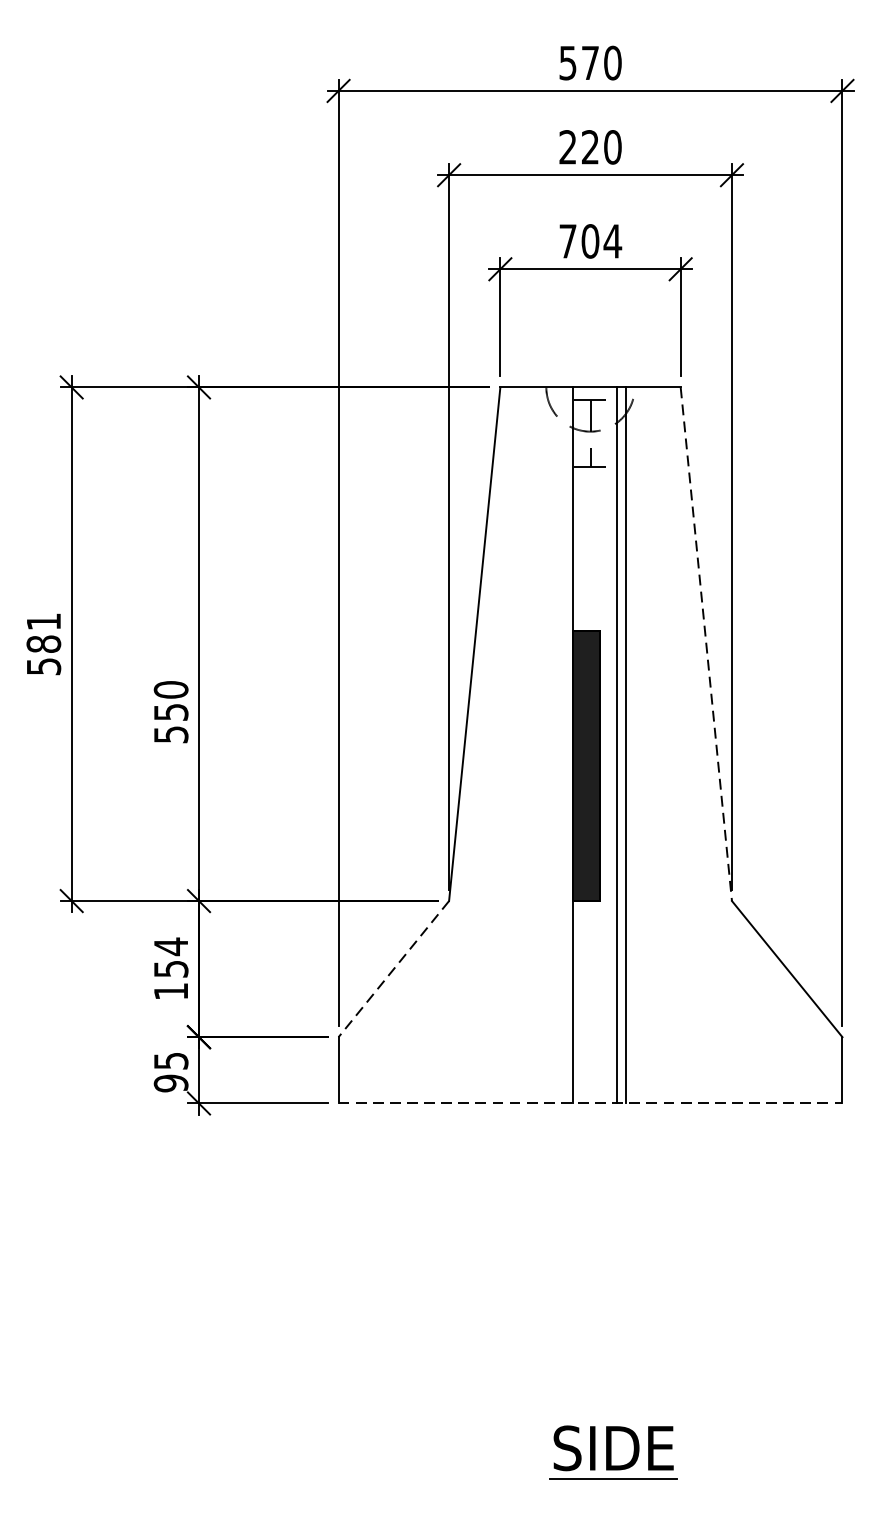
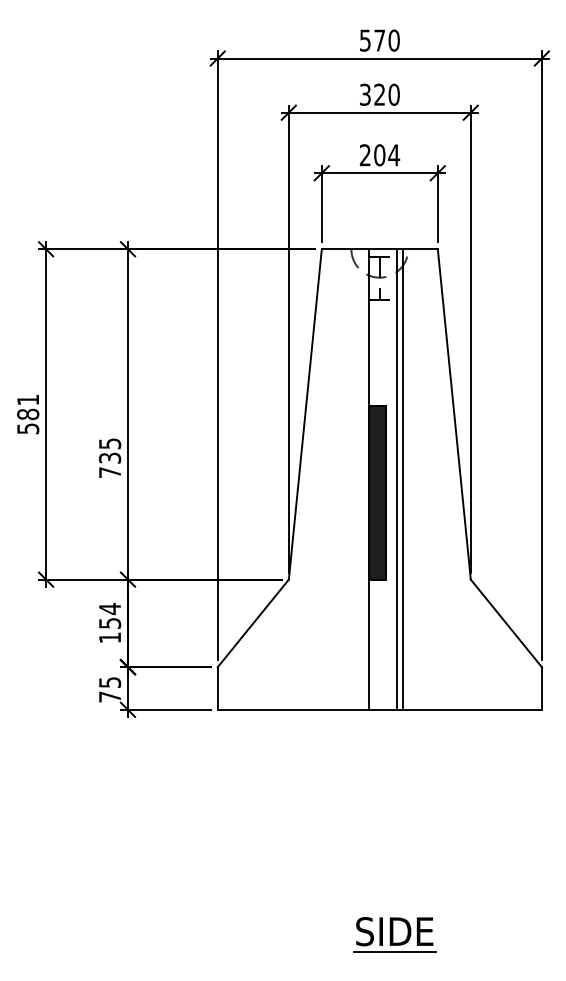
text: (568, 146) -> (365, 94), 220 -> 320
text: (566, 241) -> (364, 155), 704 -> 204
line: (706, 644) -> (454, 414), dashed -> solid
text: (171, 712) -> (110, 458), 550 -> 735
line: (392, 969) -> (252, 623), dashed -> solid
text: (171, 1082) -> (110, 696), 95 -> 75
line: (591, 1102) -> (380, 709), dashed -> solid

